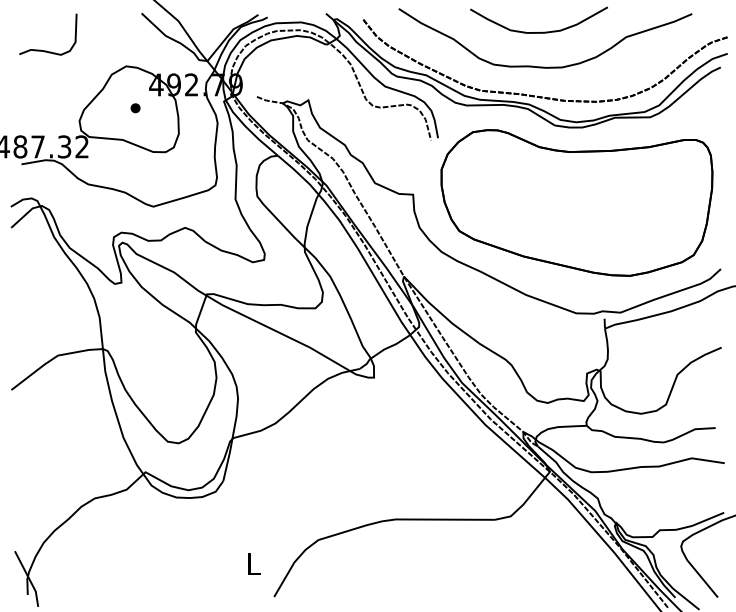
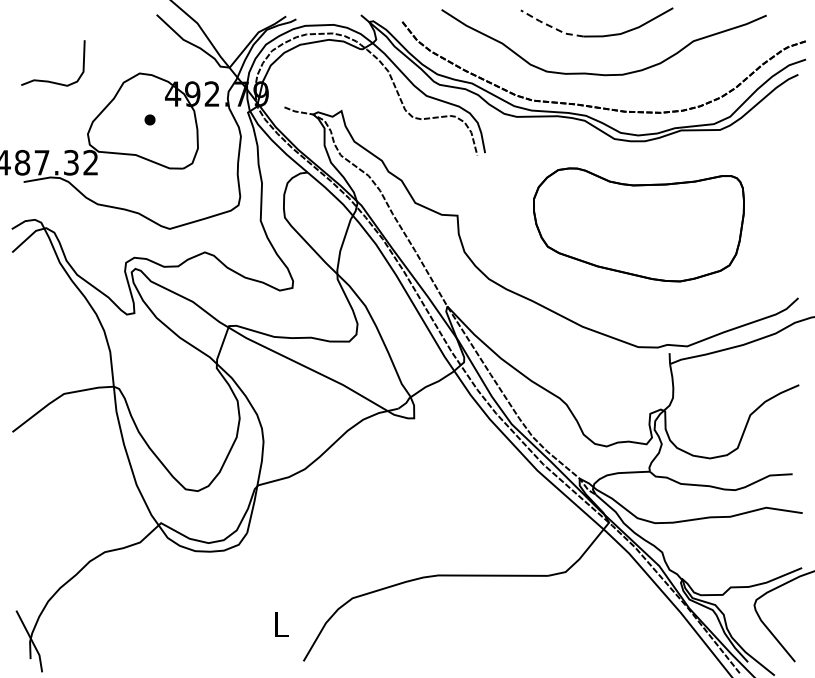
line: (497, 23) -> (551, 26), solid -> dashed
curve: (43, 50) -> (48, 80), moved
part: (576, 202) -> (638, 224), size x0.7

